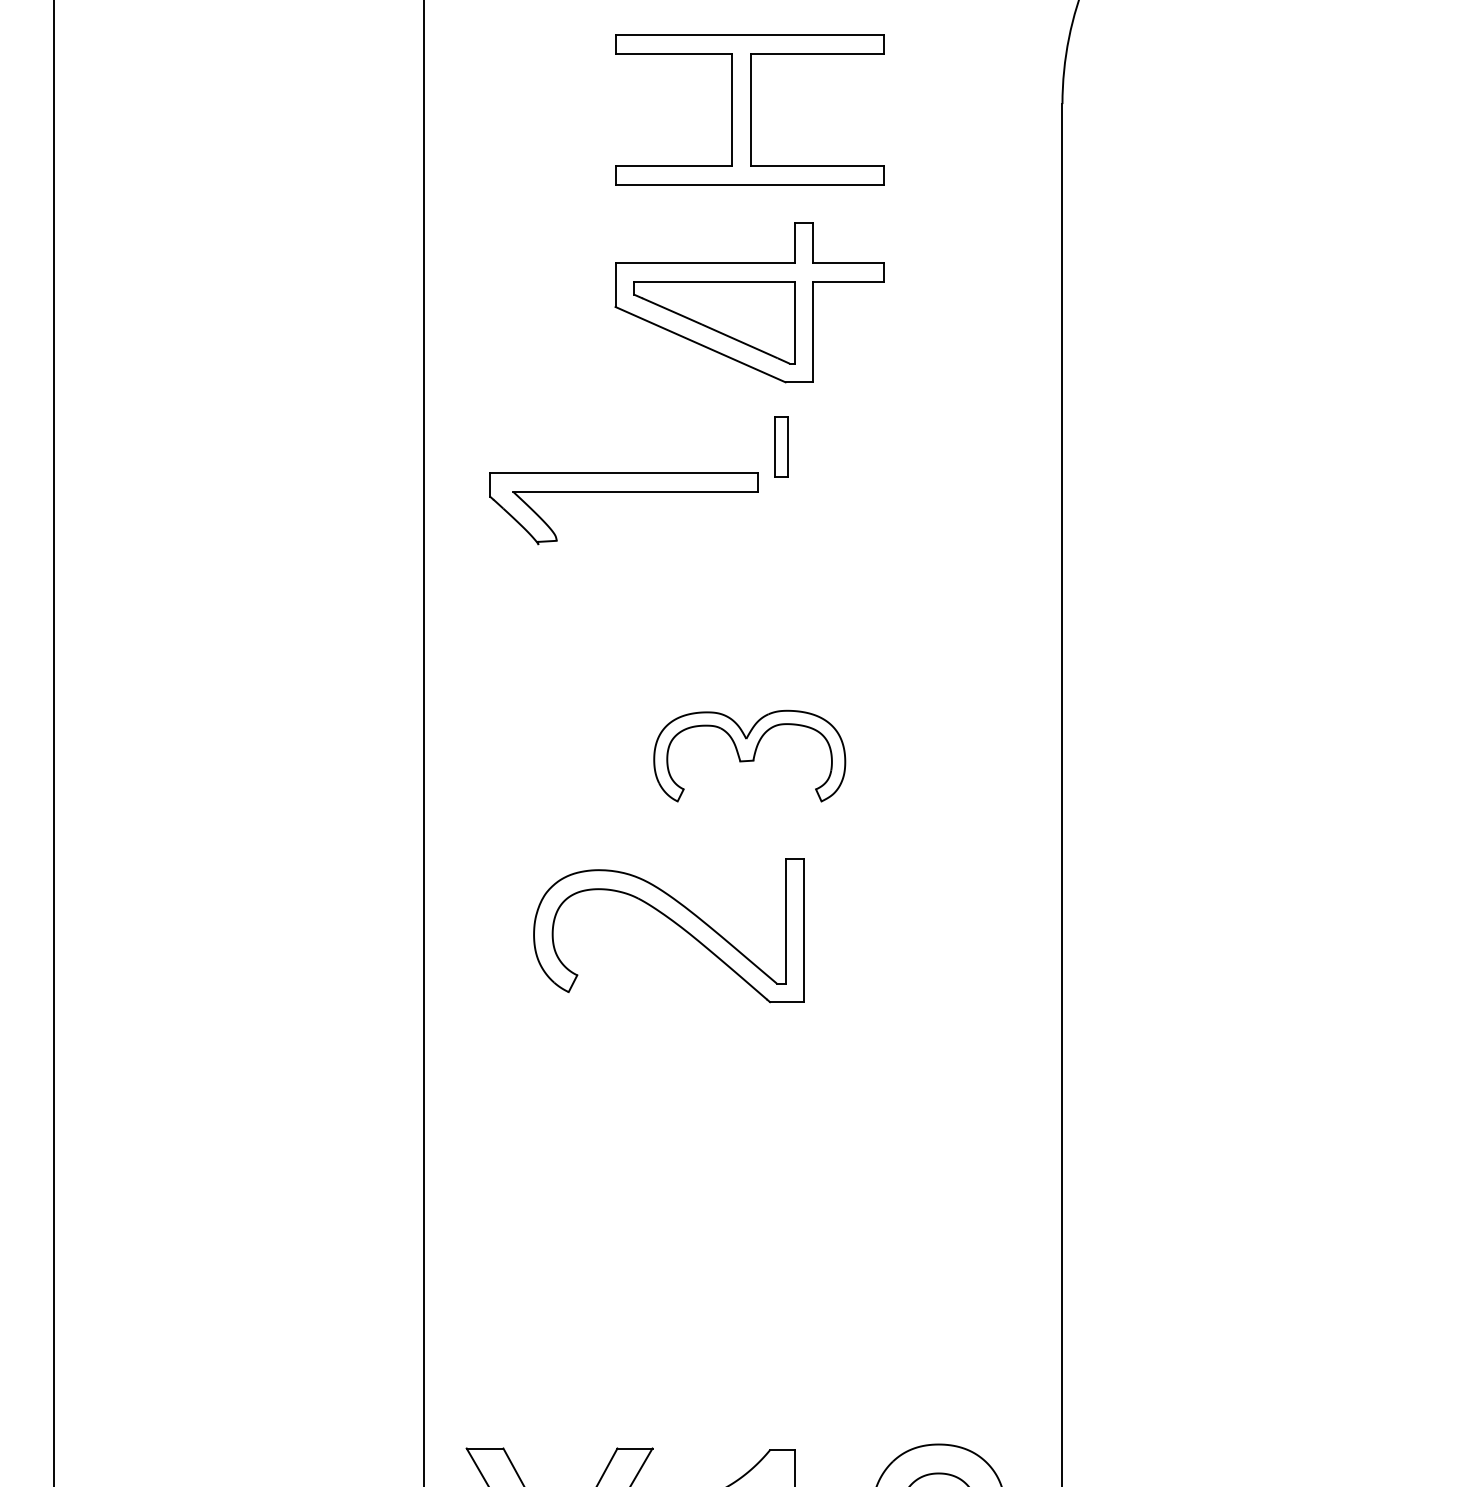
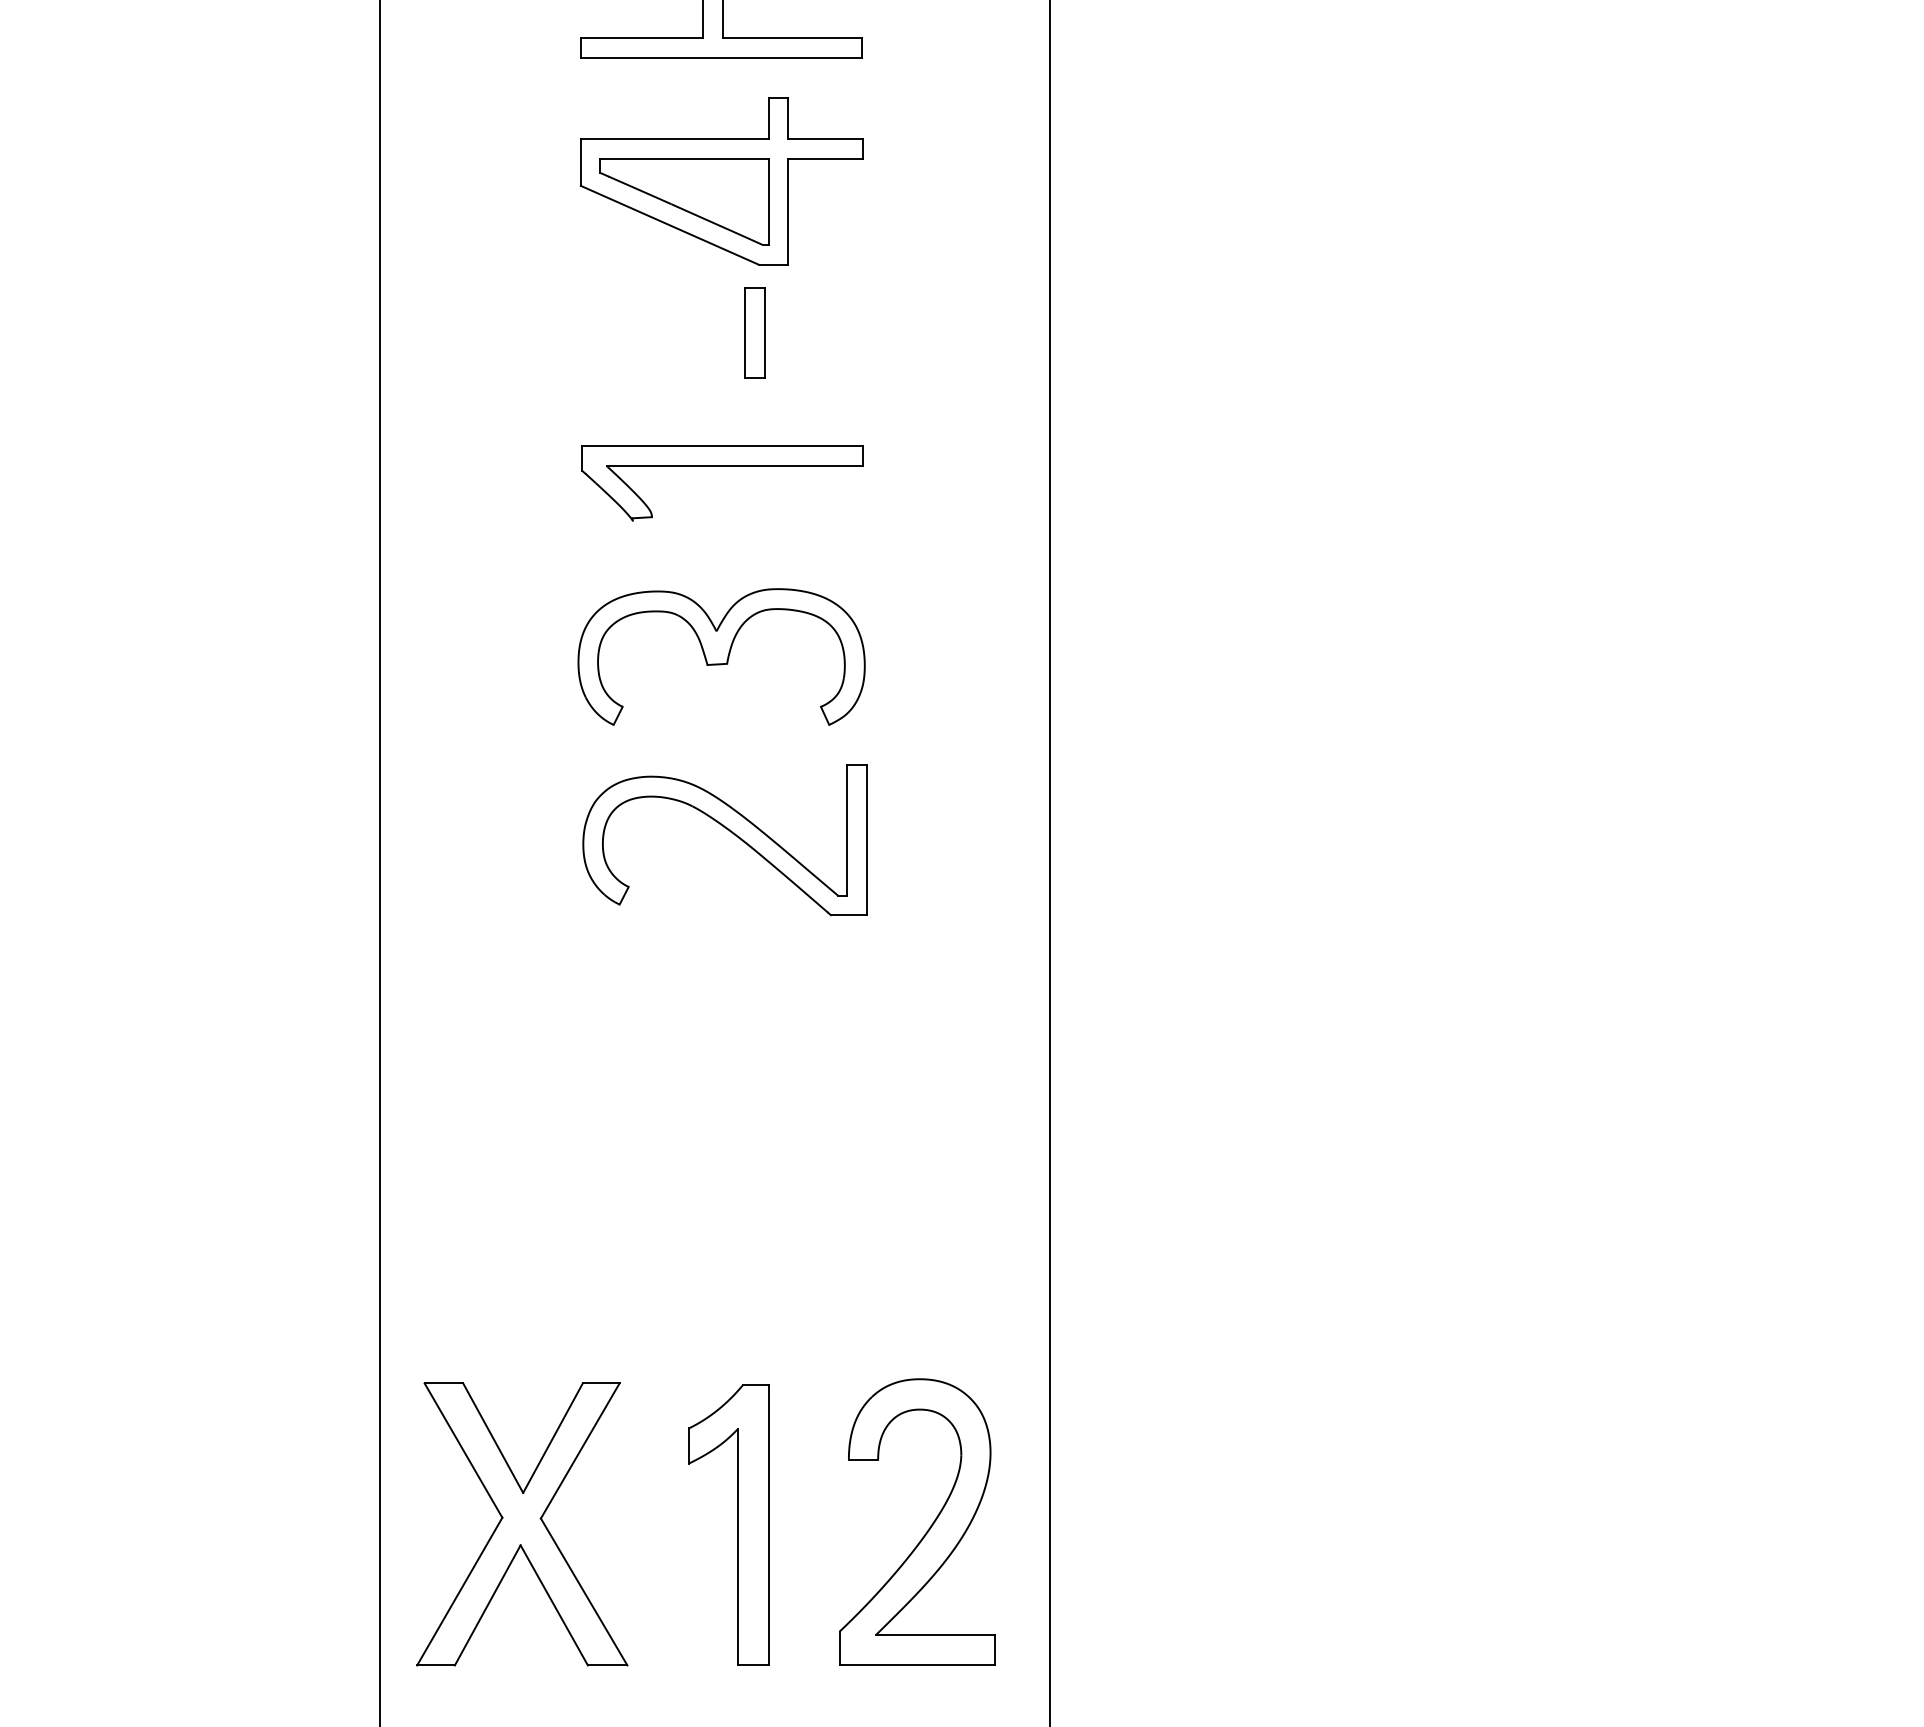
part: (781, 446) -> (754, 332), size x1.43
part: (623, 492) -> (722, 466), moved
part: (749, 755) -> (721, 656), size x1.43
part: (675, 924) -> (731, 833), moved

